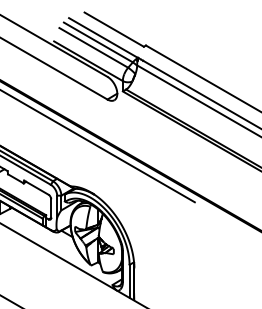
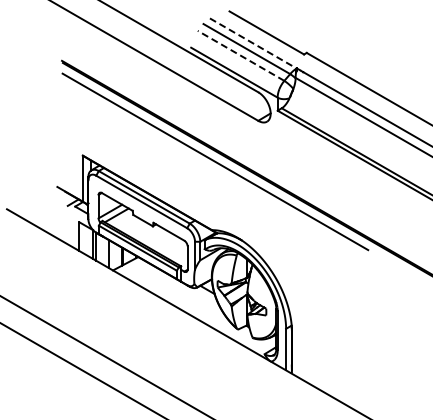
line: (103, 38) -> (253, 43), solid -> dashed
line: (94, 47) -> (241, 55), solid -> dashed

